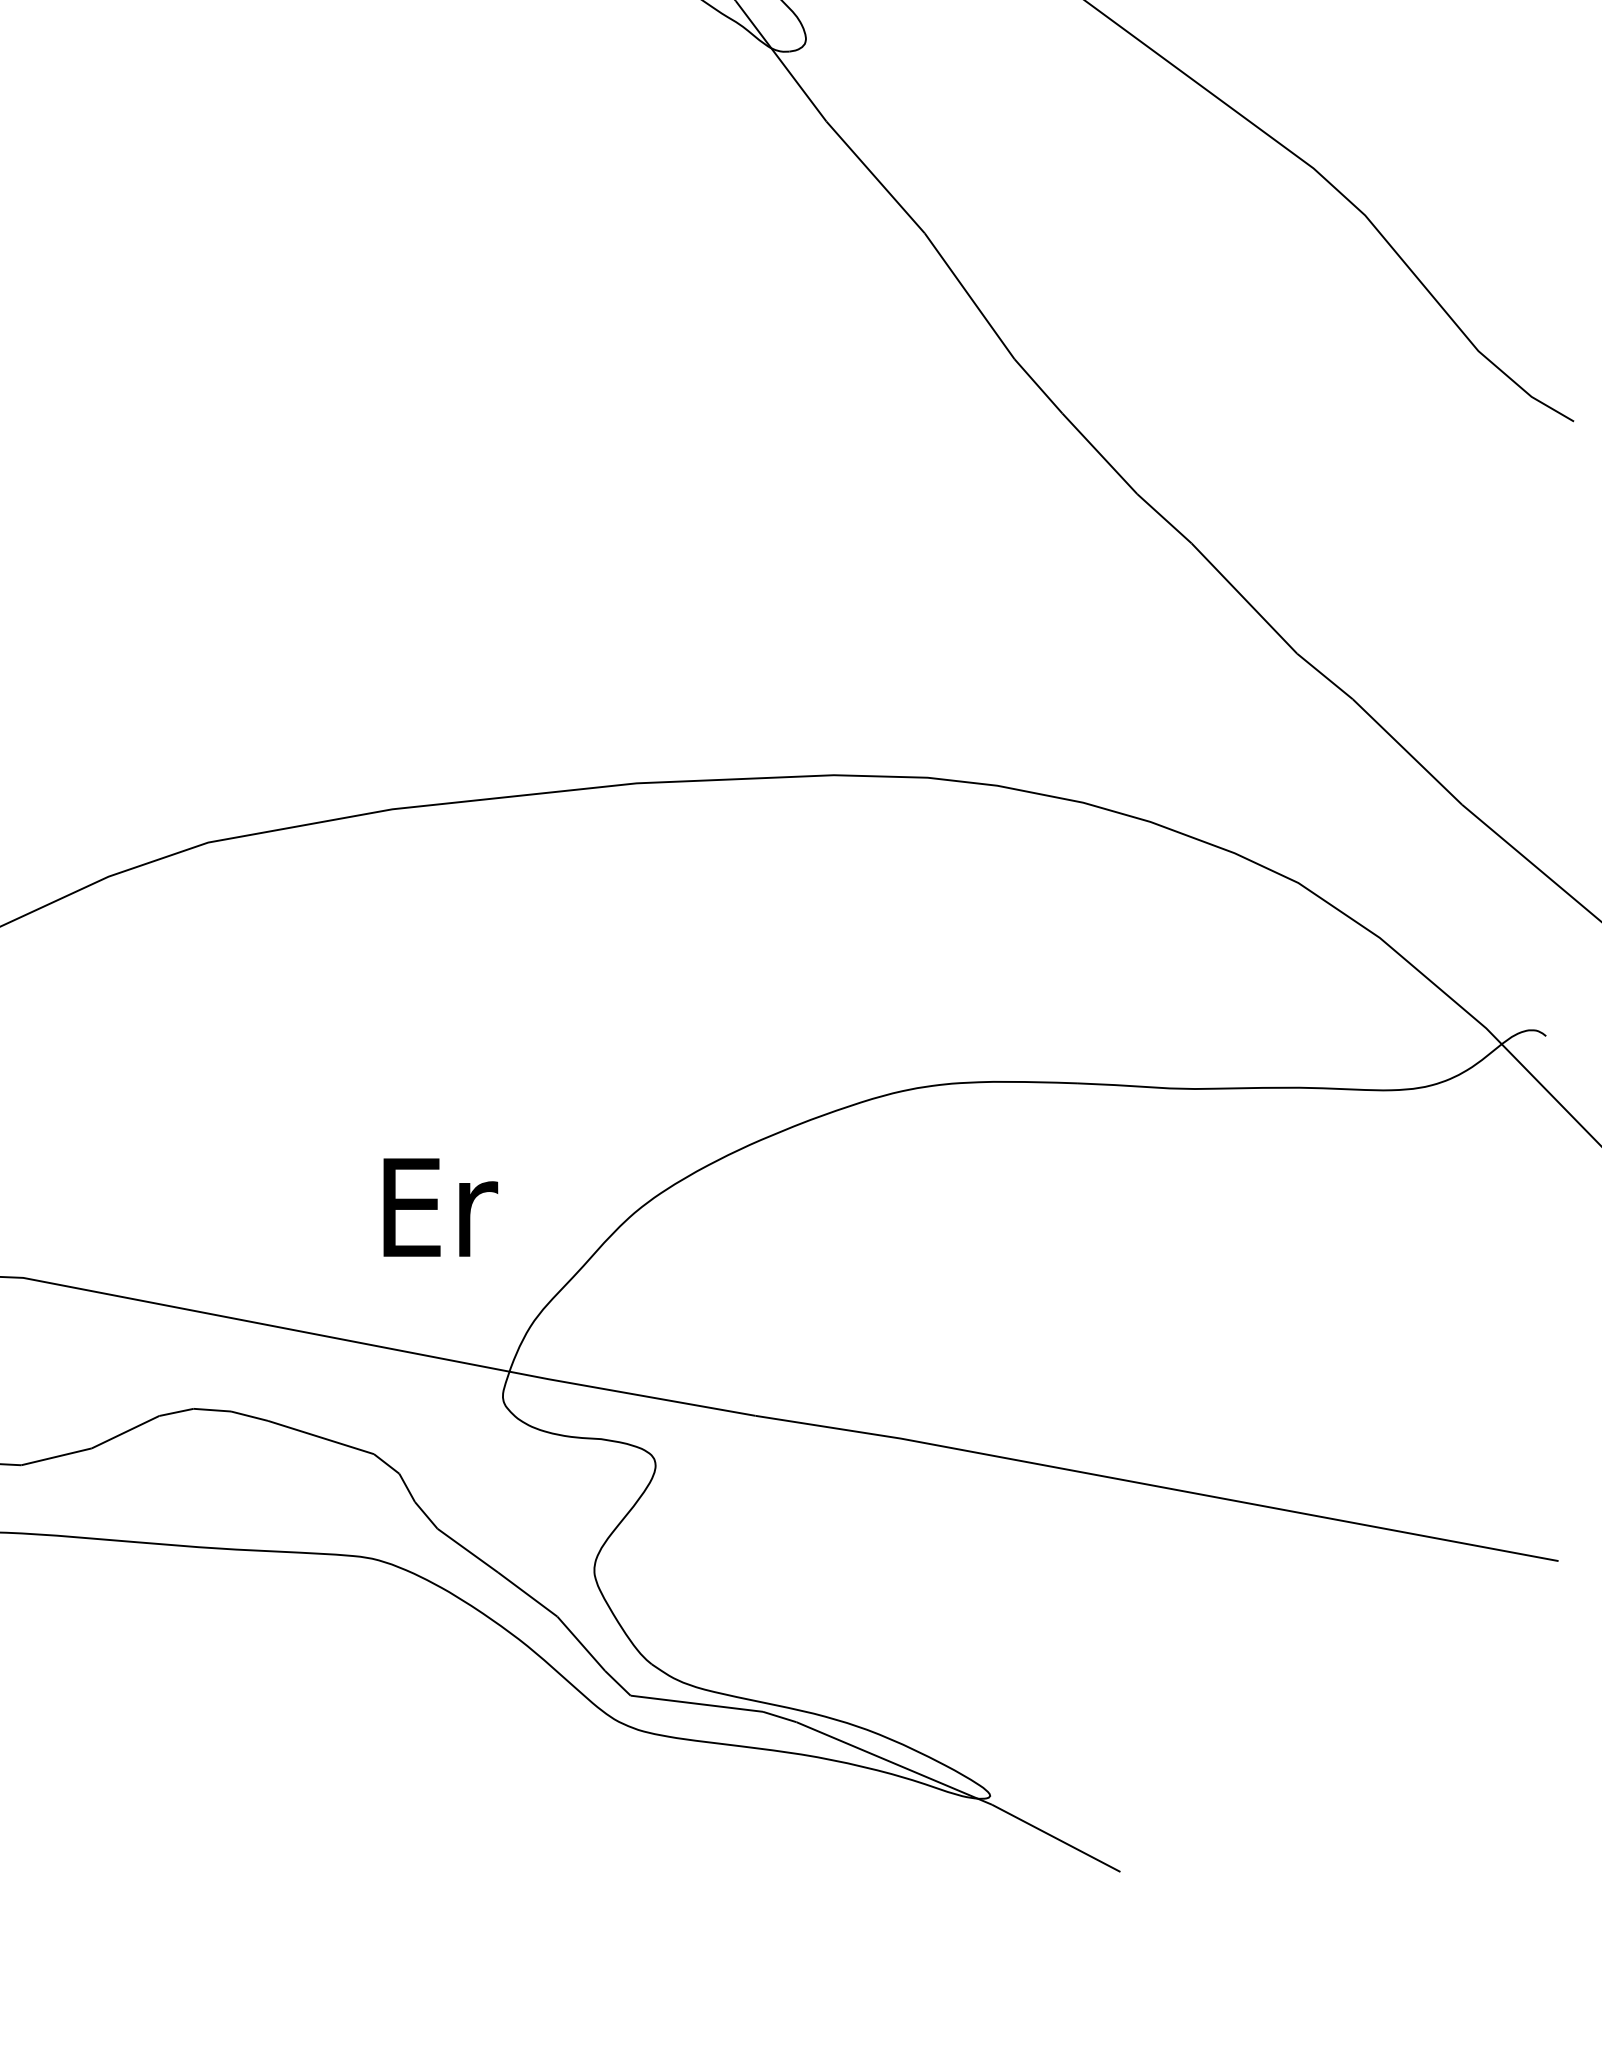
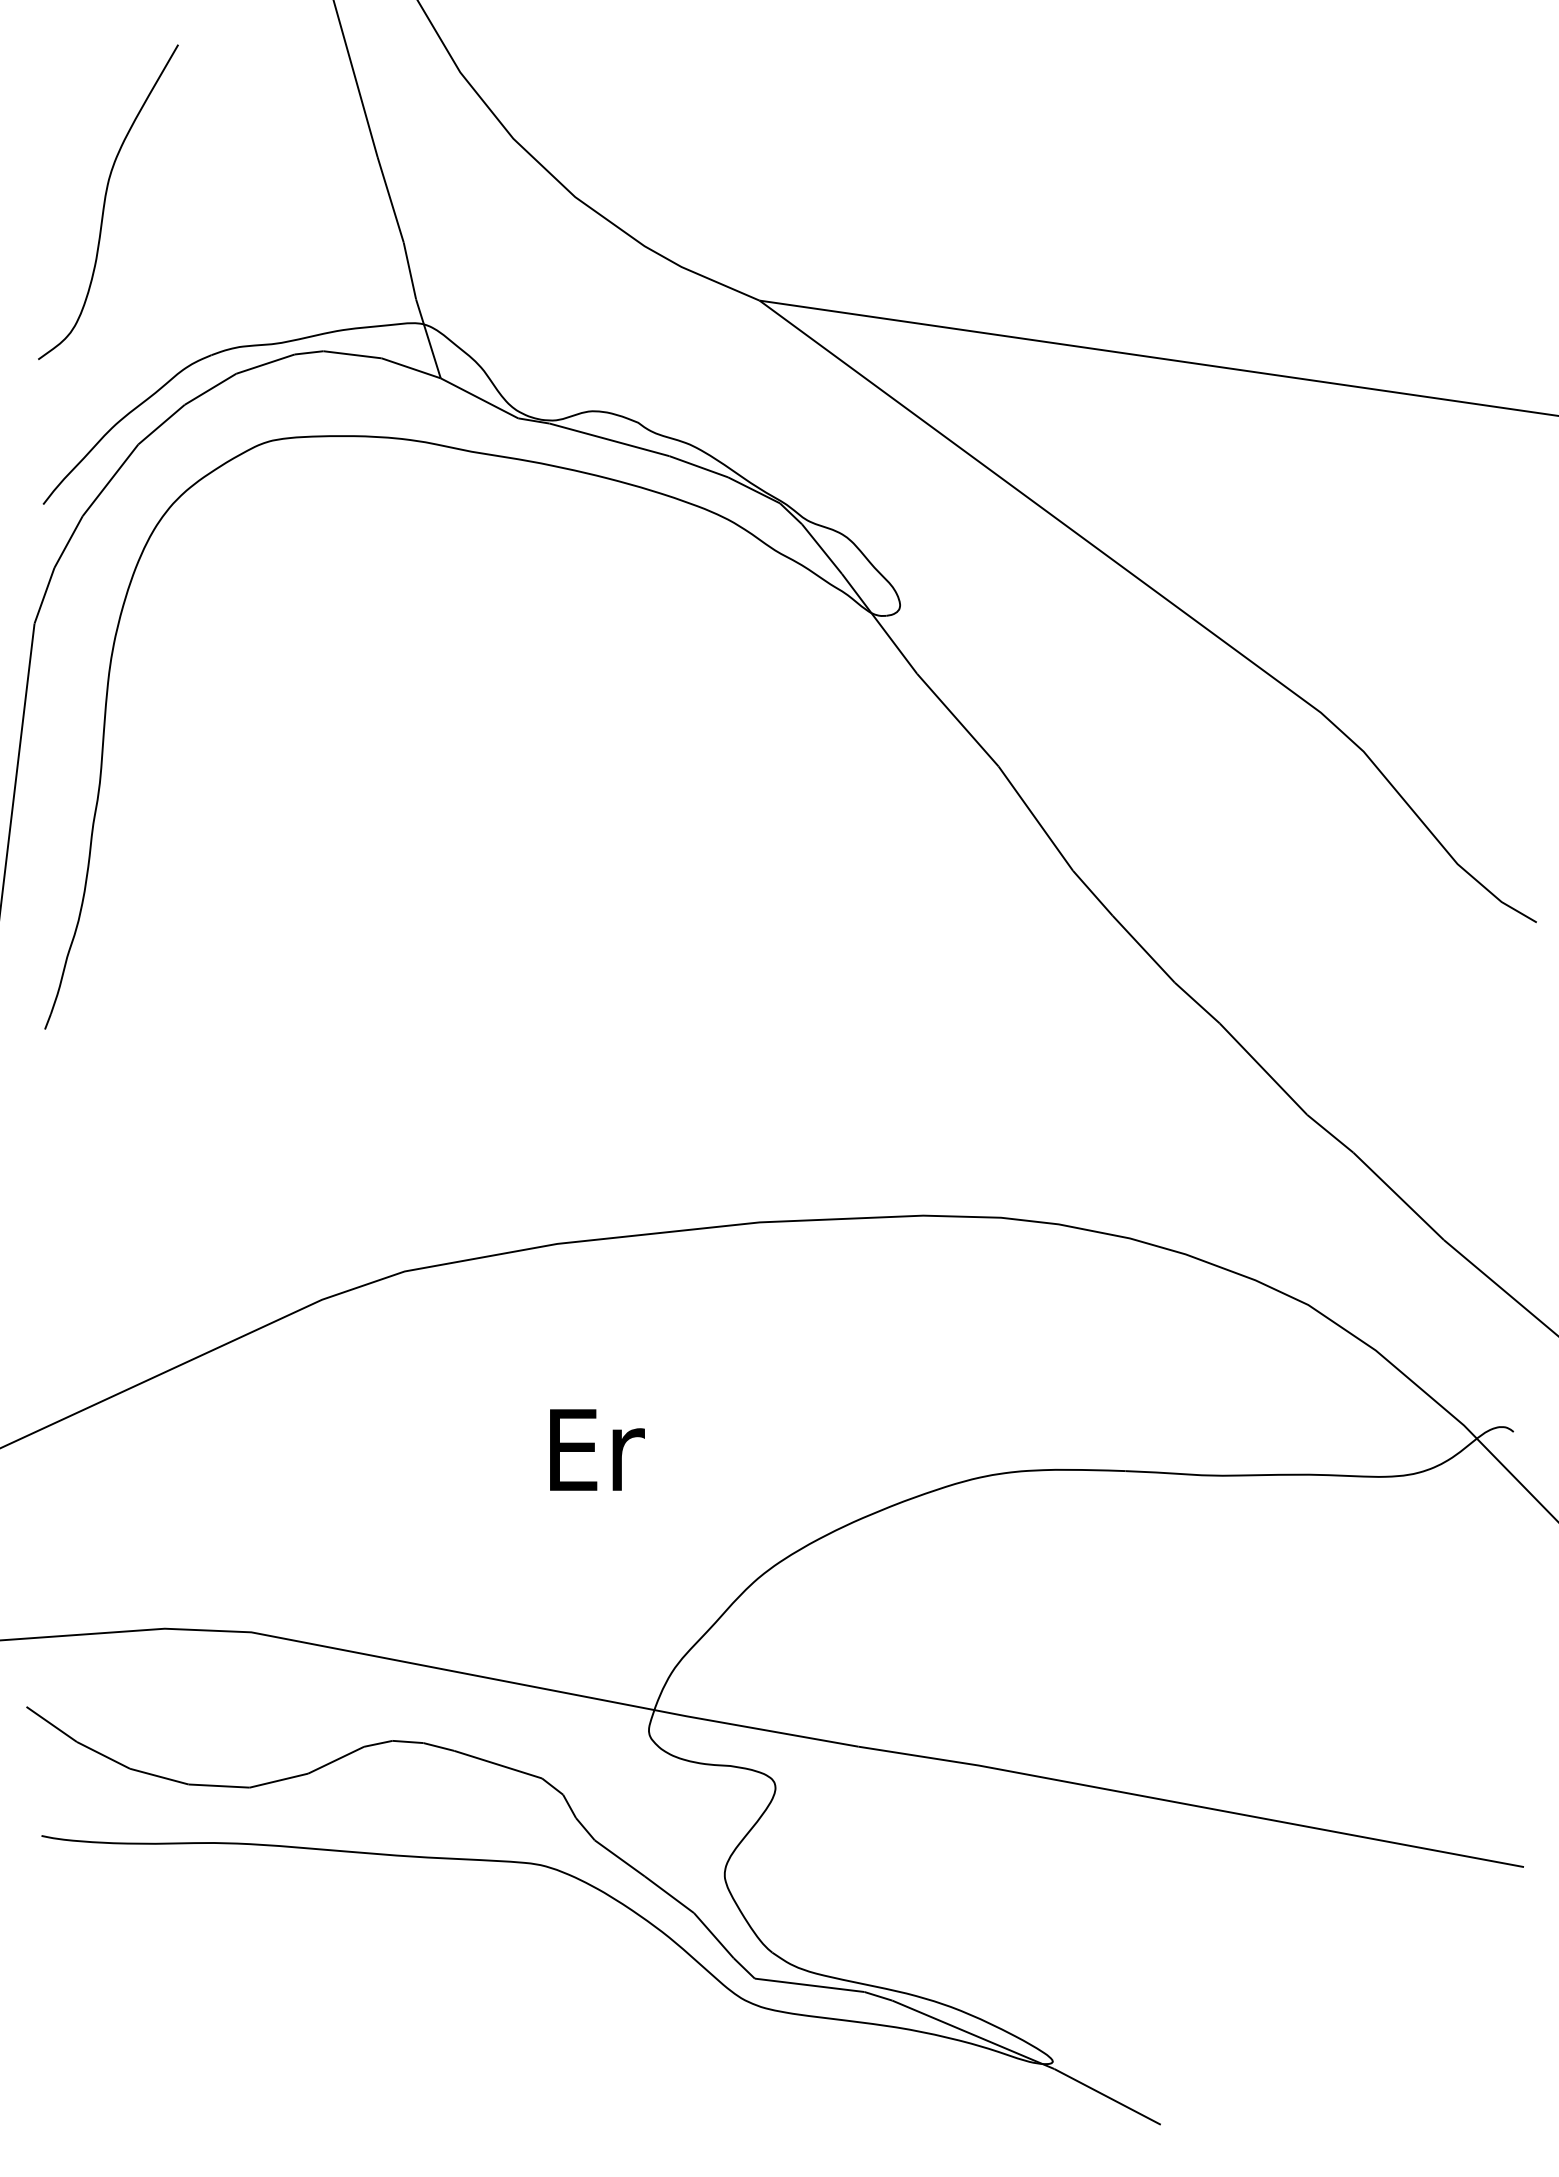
text: (440, 1206) -> (597, 1449), moved

